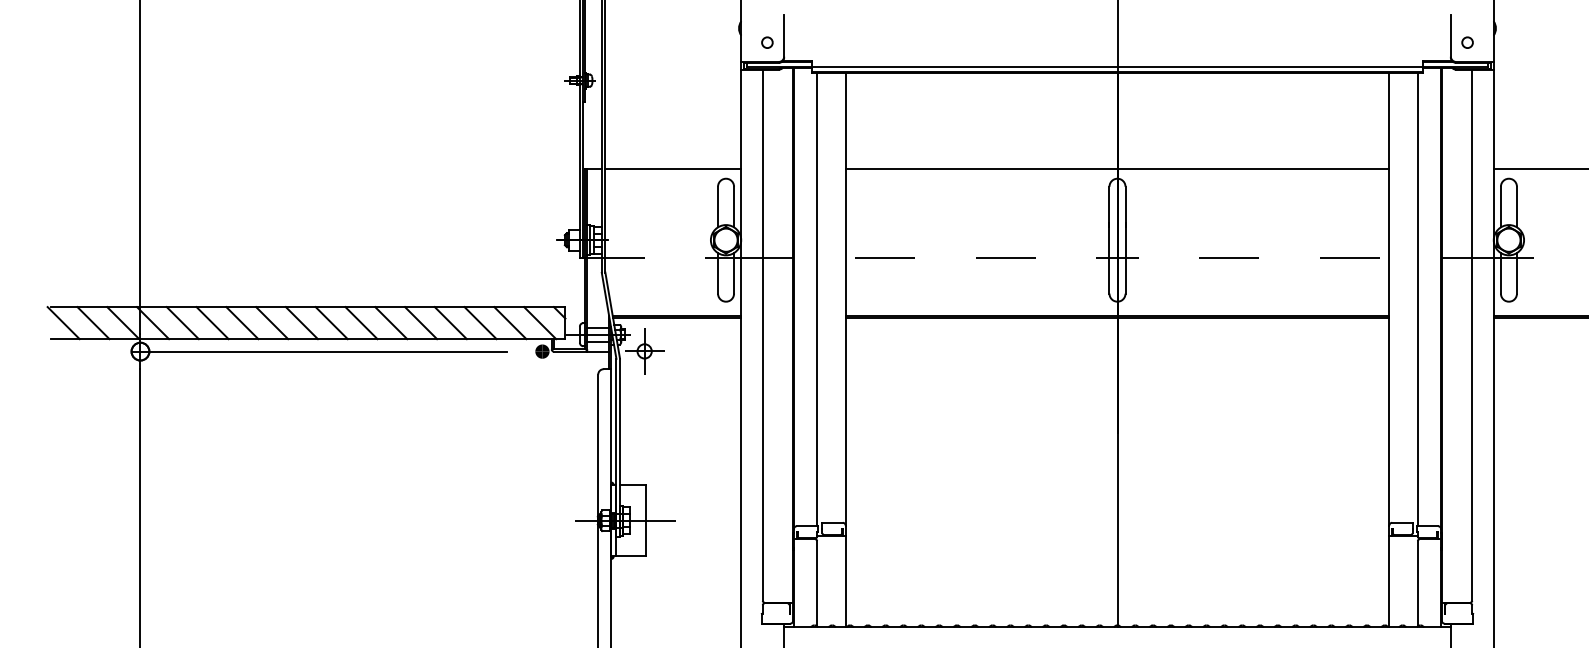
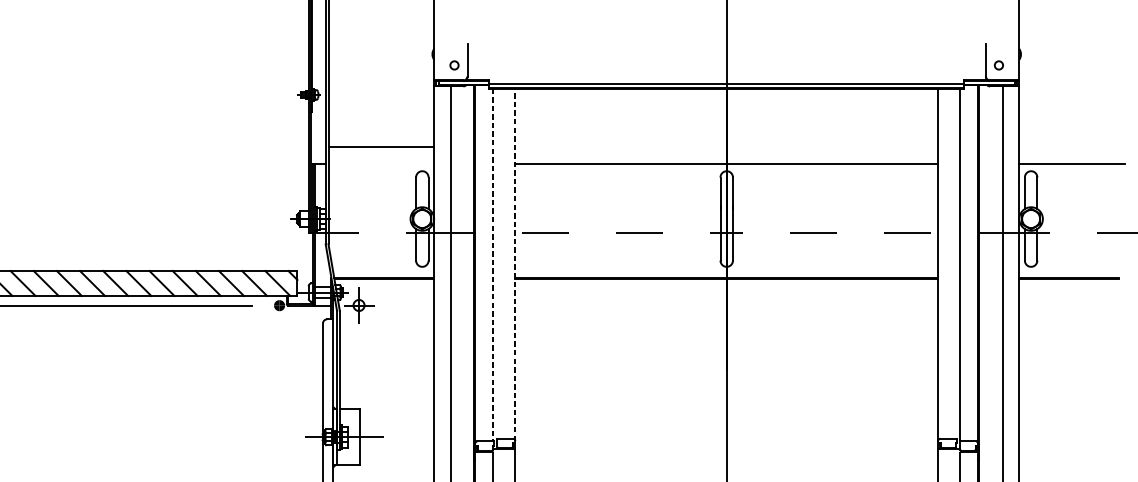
line: (673, 168) -> (381, 146), moved
line: (817, 299) -> (493, 265), solid -> dashed
line: (845, 299) -> (515, 265), solid -> dashed

